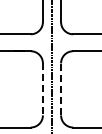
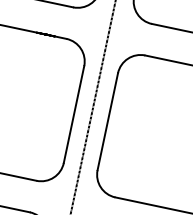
line: (61, 88) -> (108, 120), dashed -> solid
line: (42, 89) -> (73, 114), dashed -> solid

